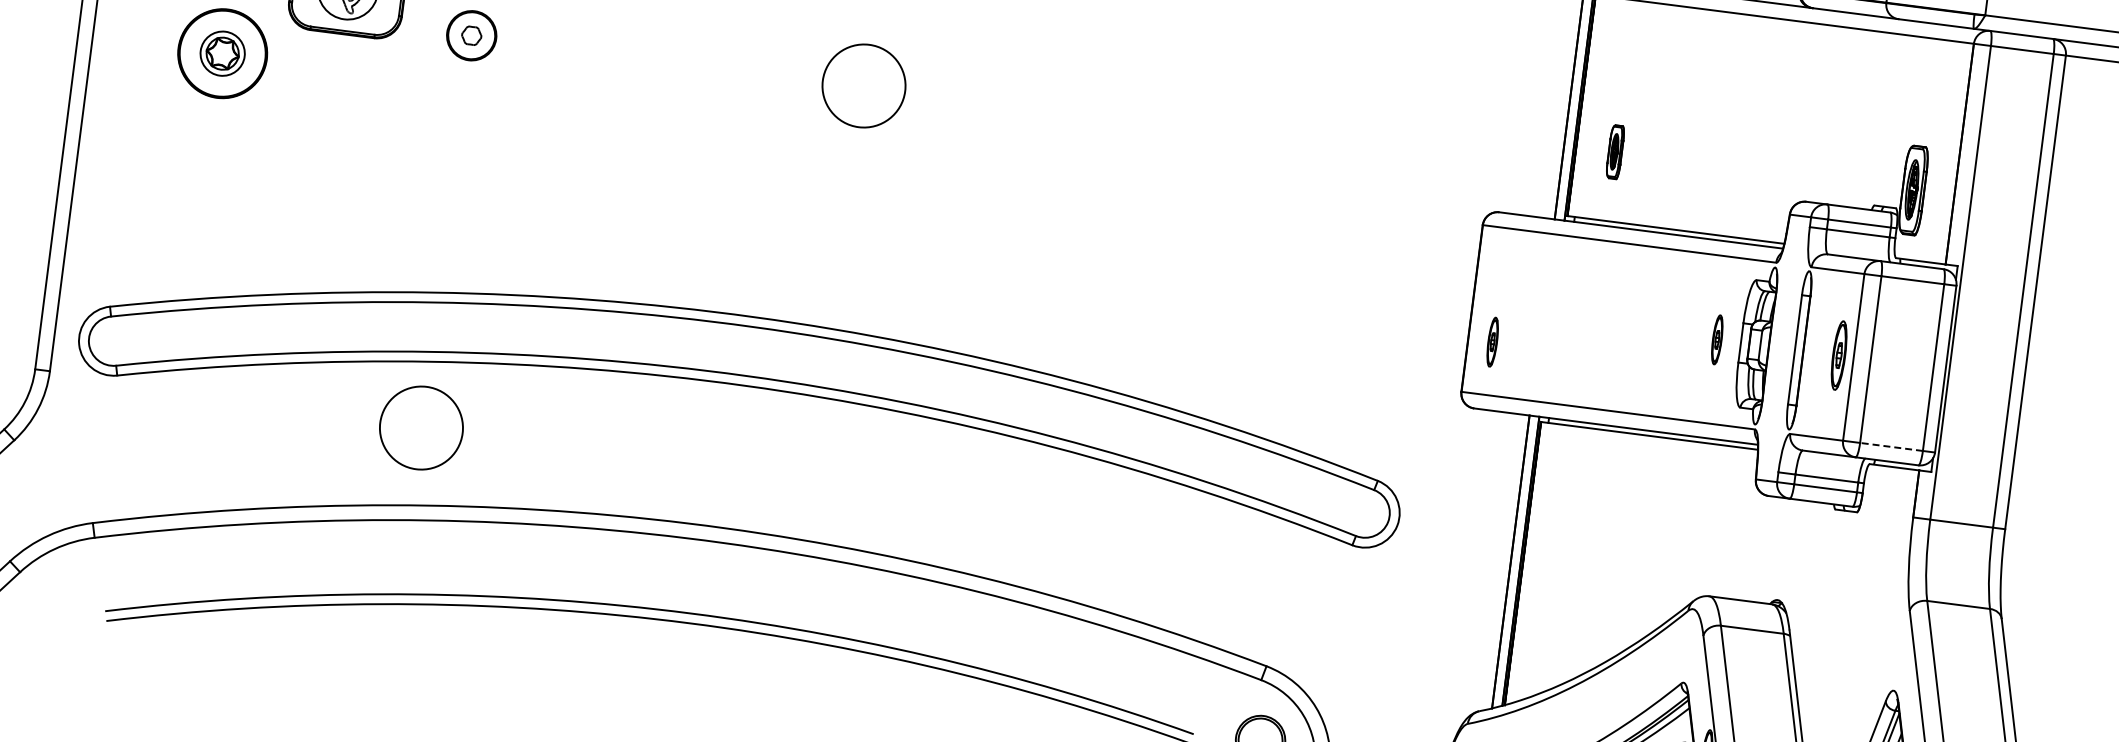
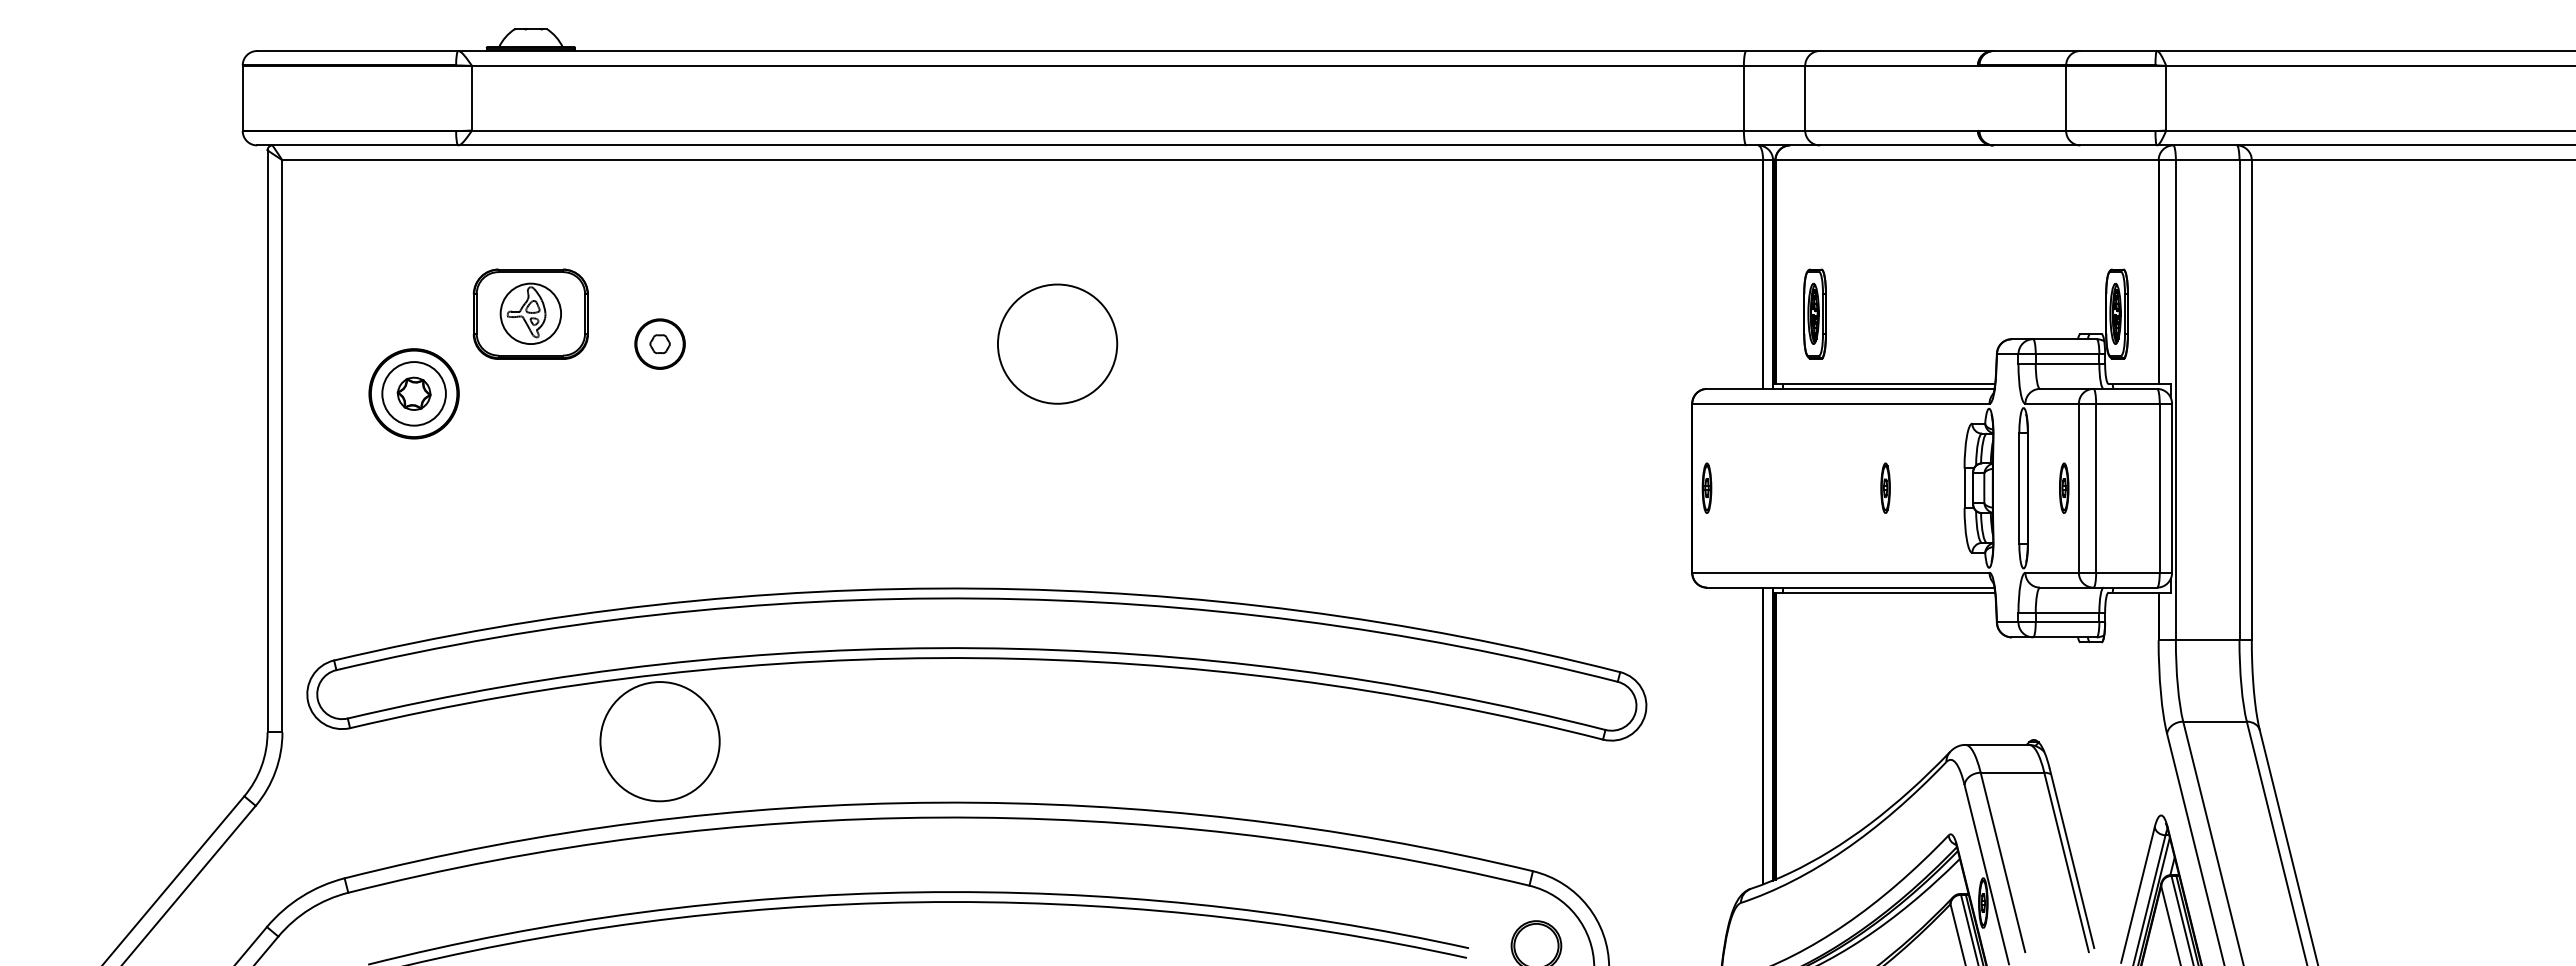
circle: (222, 53) -> (413, 393), size x1.43
circle: (864, 85) -> (1057, 343), size x1.43
part: (1614, 151) -> (1814, 313), size x1.67
part: (1717, 339) -> (1885, 487), moved
part: (1492, 341) -> (1706, 487), moved
part: (1839, 354) -> (2064, 487), size x0.71
circle: (420, 427) -> (659, 741), size x1.43
line: (1891, 446) -> (2127, 572), dashed -> solid

